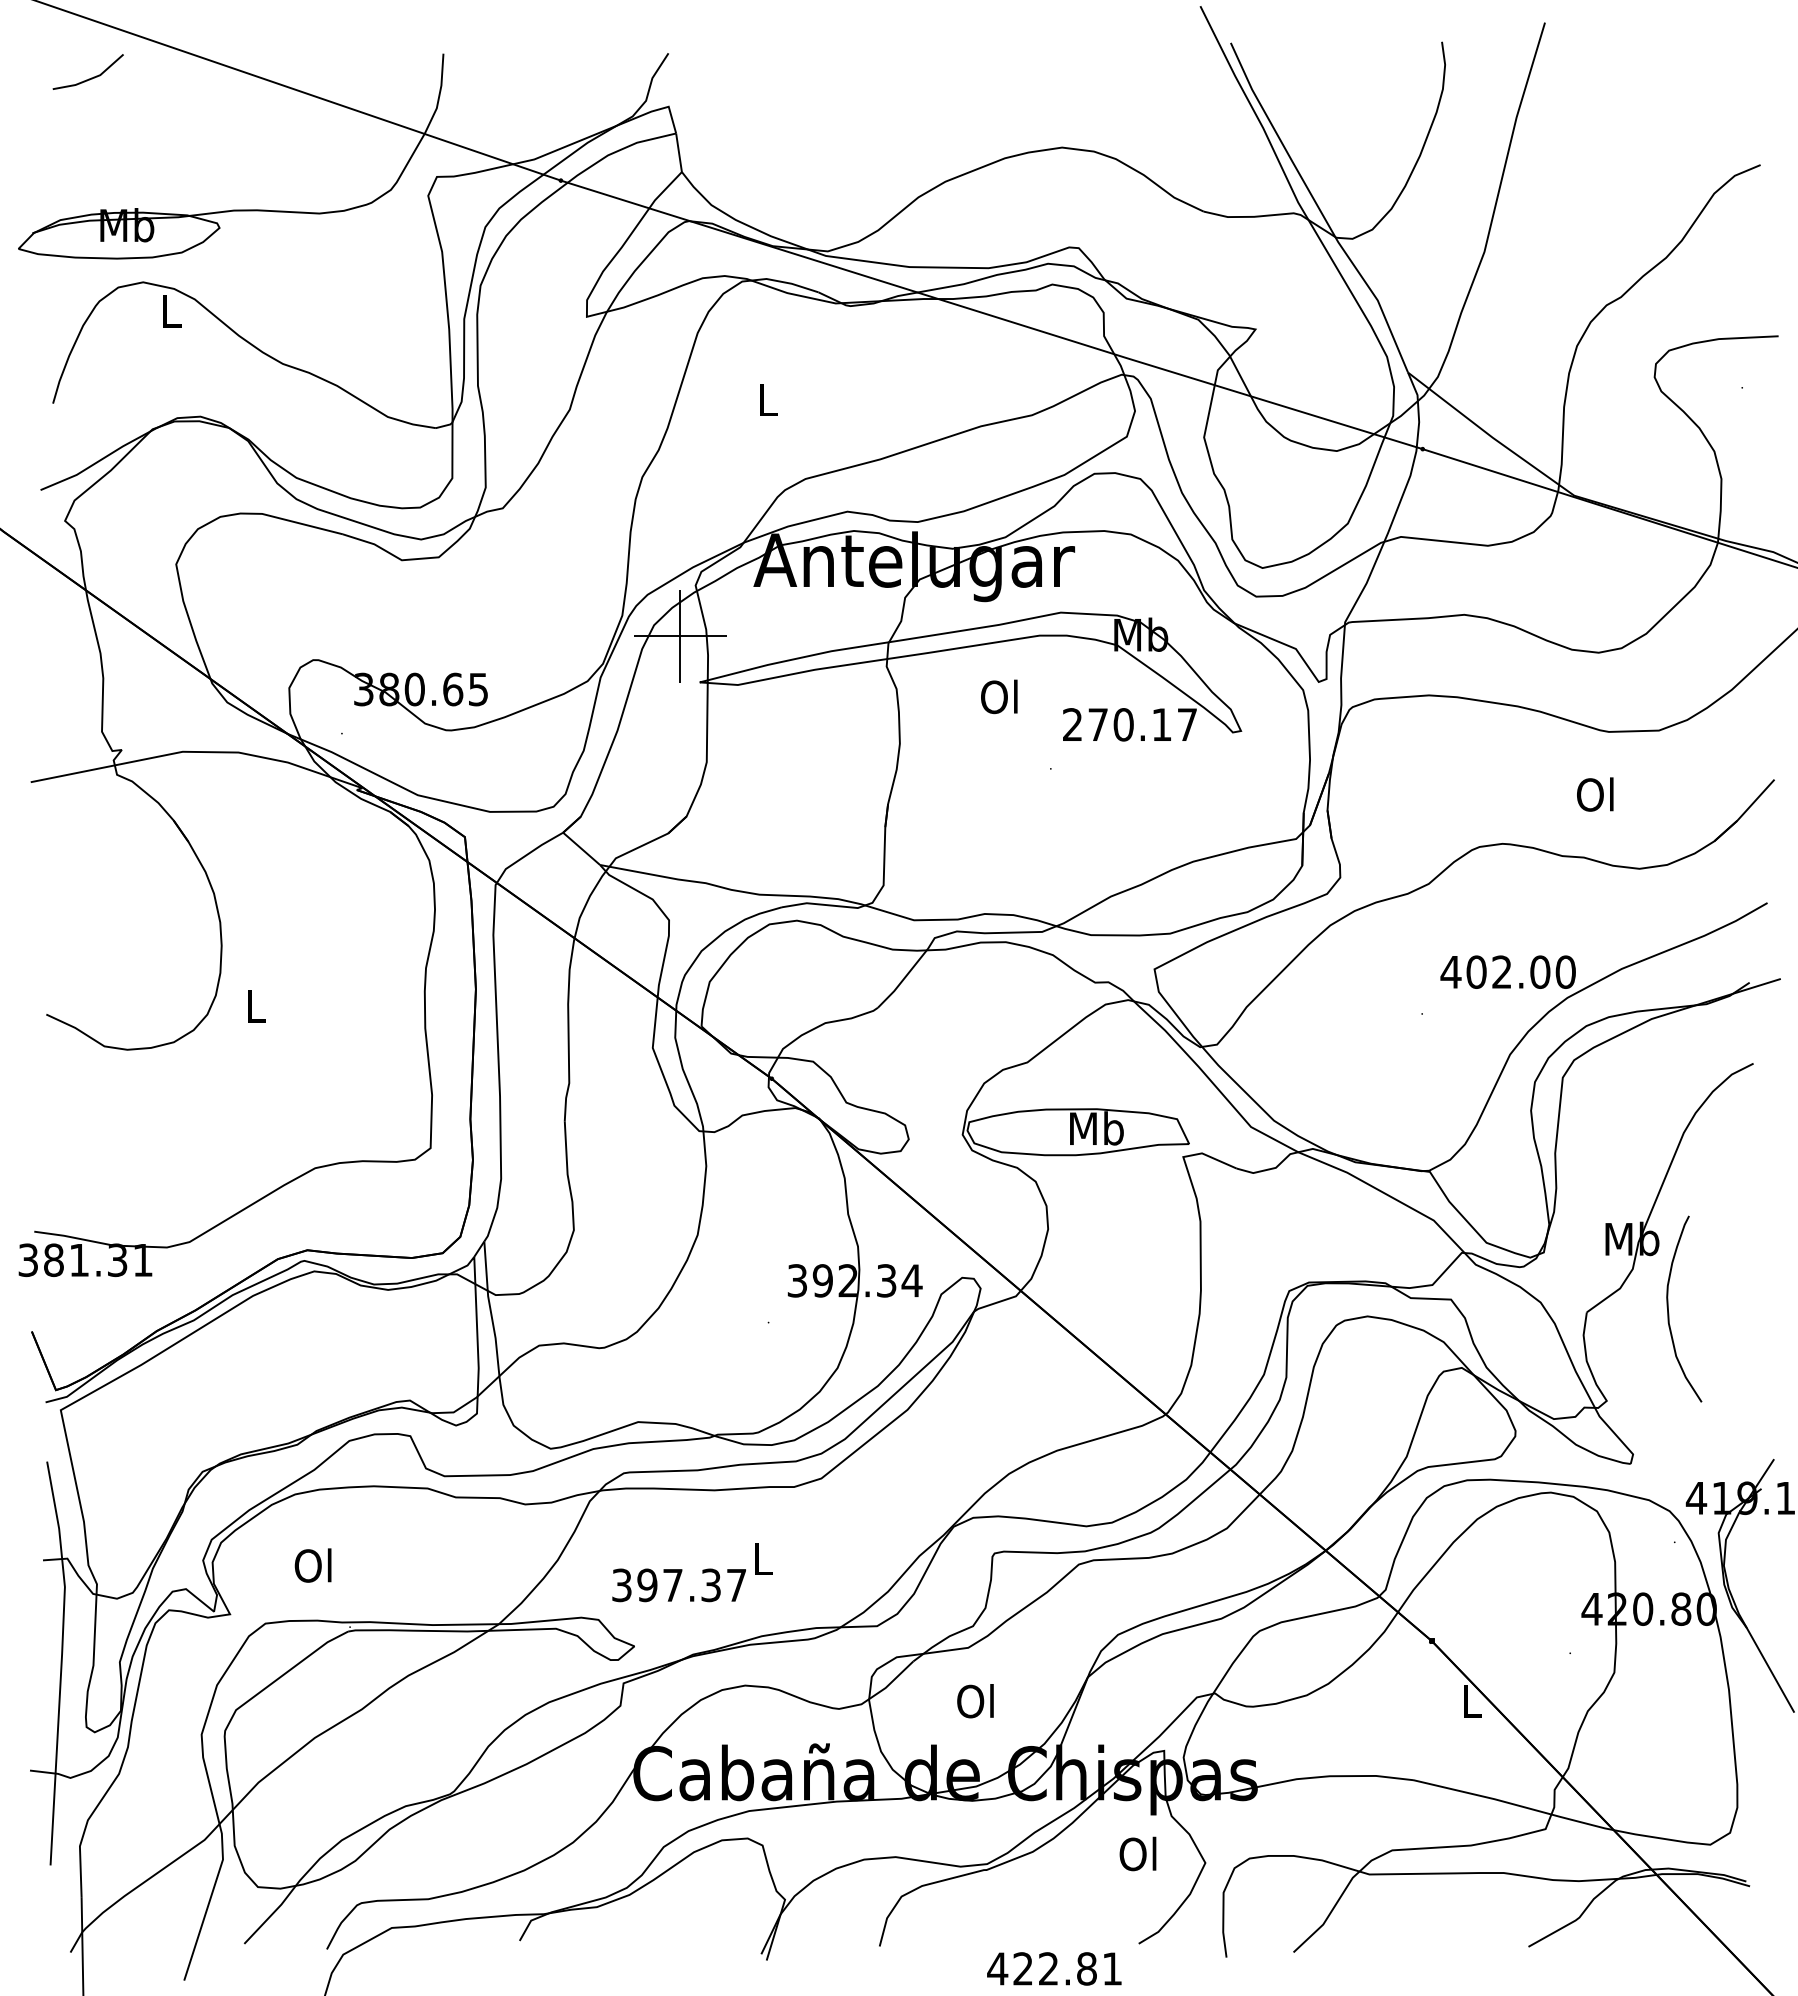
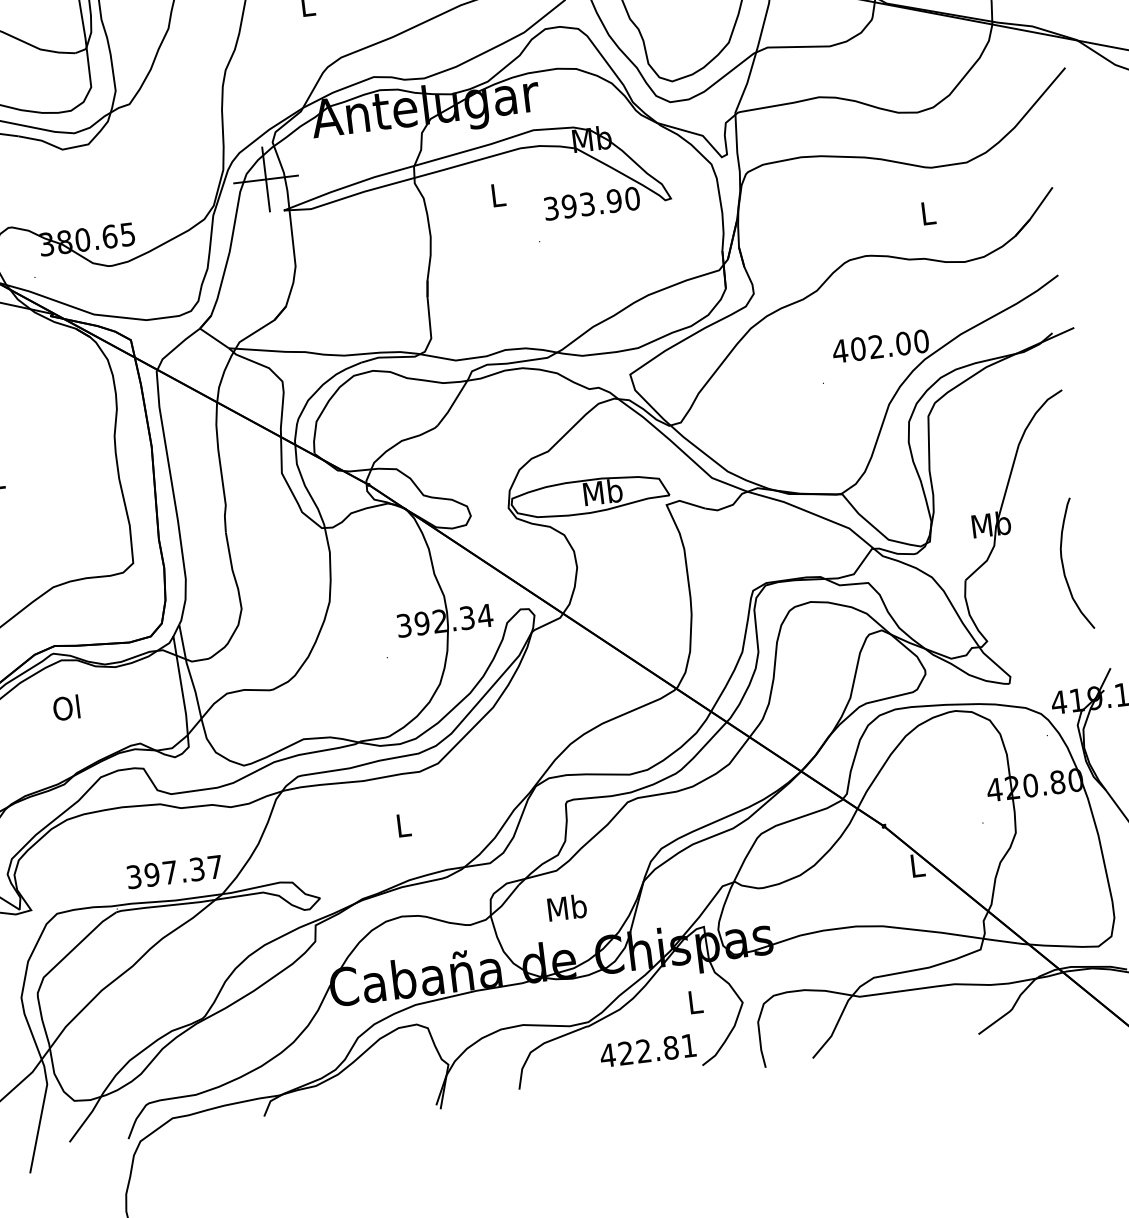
text: (999, 696) -> (497, 194), Ol -> L
text: (1130, 724) -> (592, 203), 270.17 -> 393.90
text: (1595, 794) -> (927, 213), Ol -> L
curve: (1669, 1313) -> (1064, 568), moved
text: (312, 1565) -> (65, 707), moved
text: (678, 1585) -> (174, 872), moved
text: (976, 1701) -> (566, 908), Ol -> Mb
text: (1137, 1853) -> (693, 1001), Ol -> L
text: (1054, 1968) -> (648, 1050), moved

